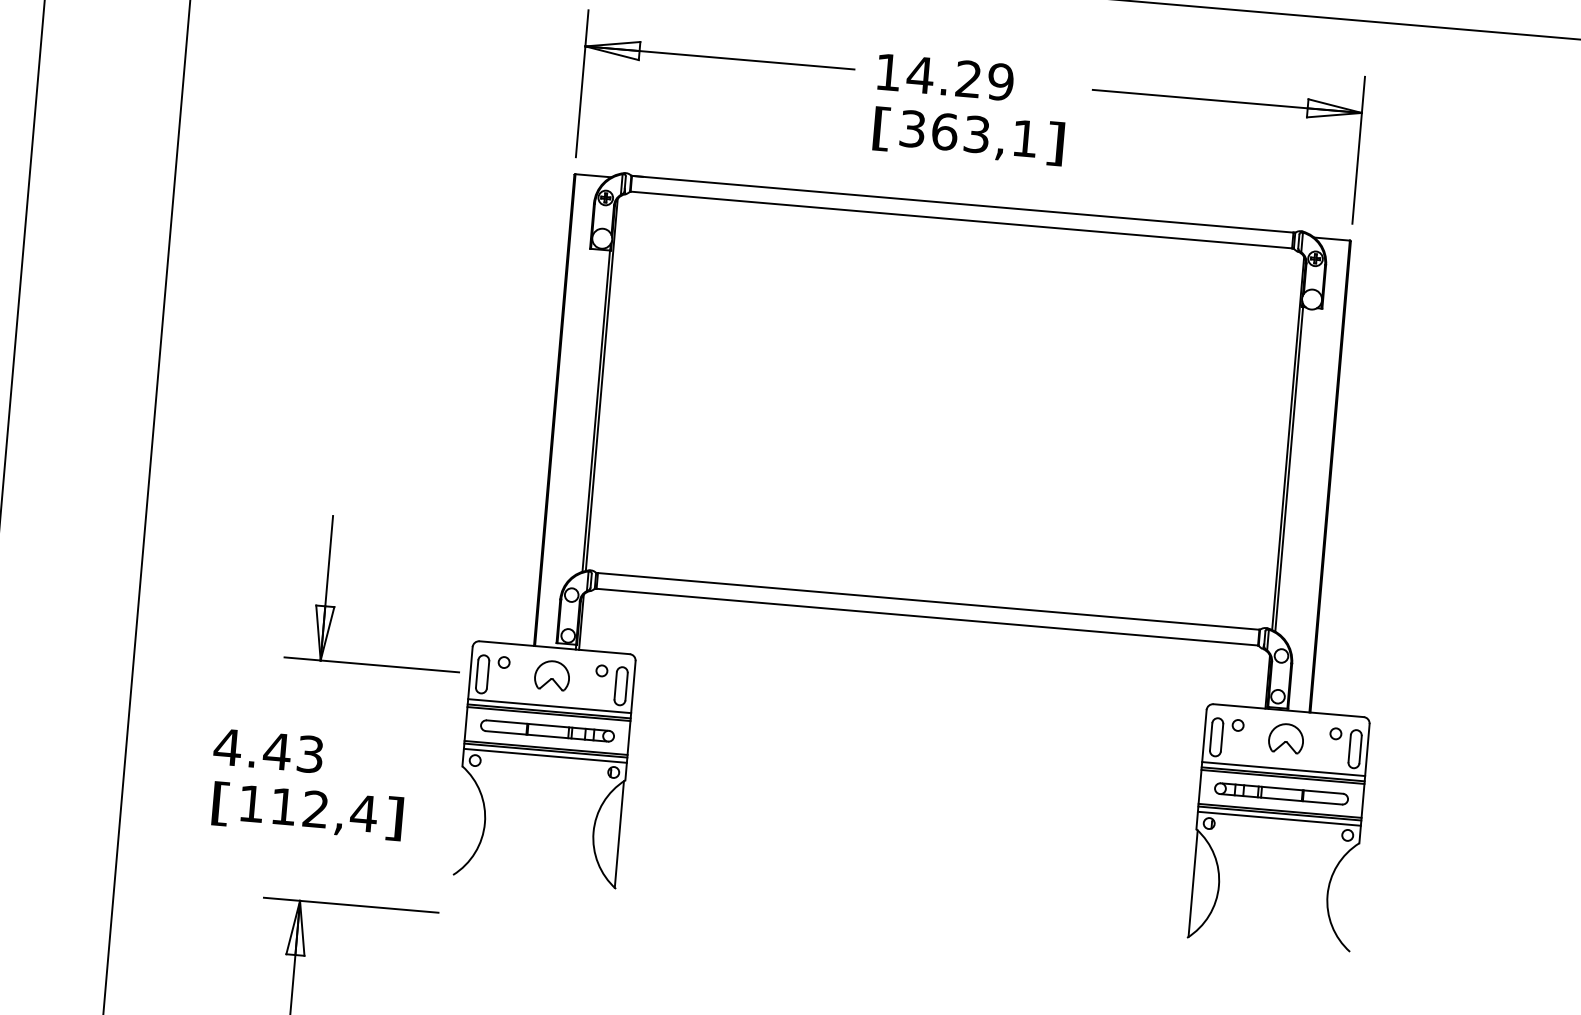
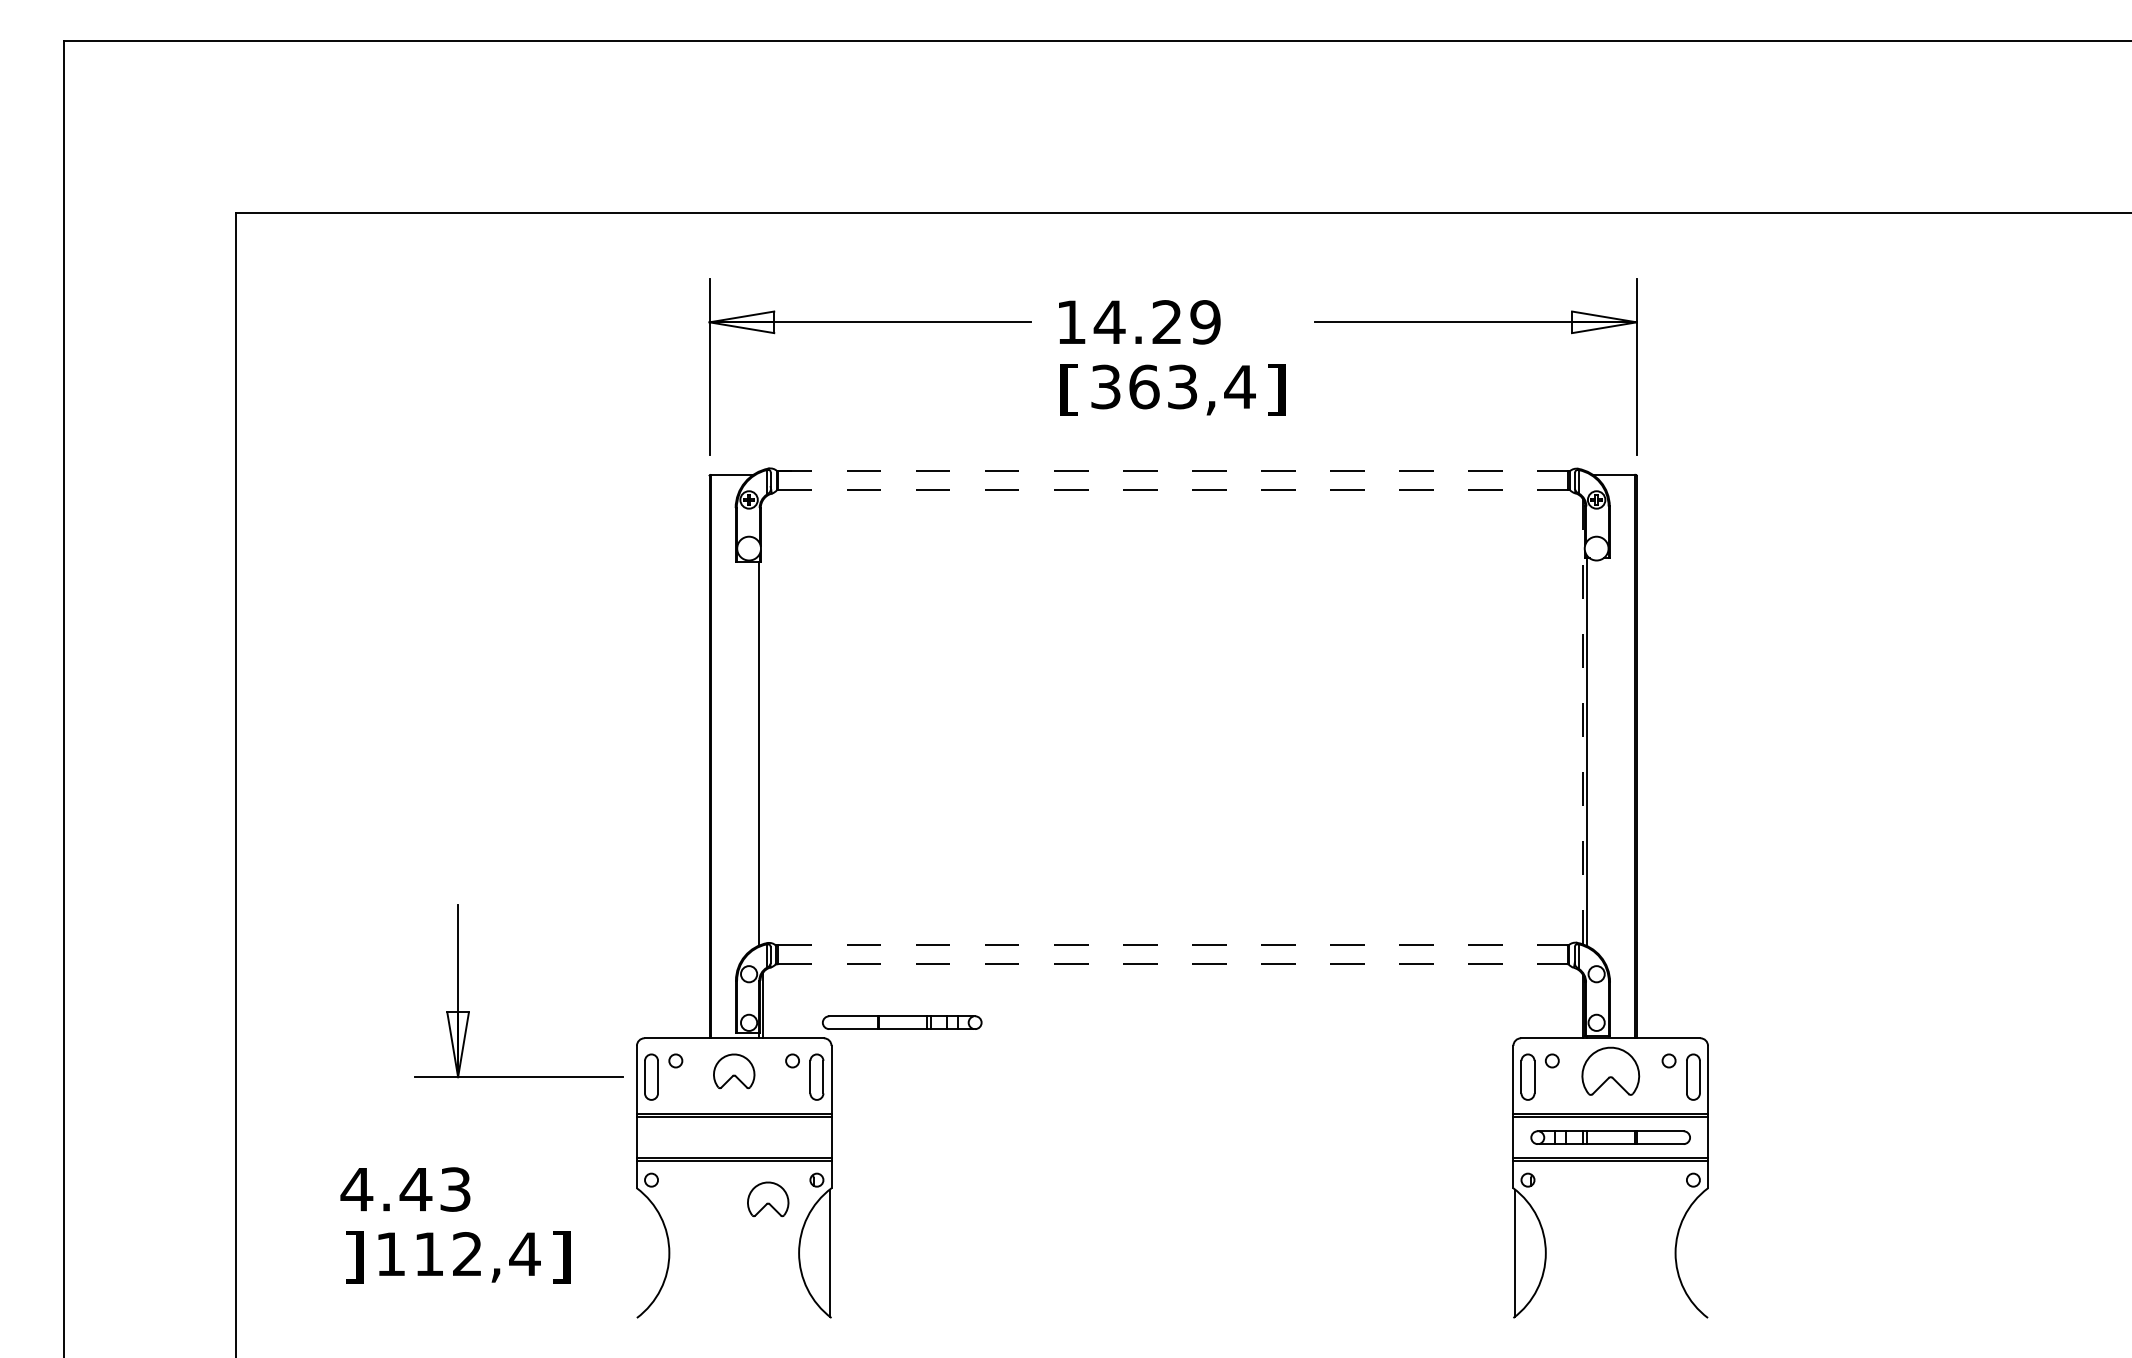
text: (1024, 138) -> (1239, 386), 363,1 -> 363,4
line: (962, 204) -> (1172, 471), solid -> dashed
line: (961, 219) -> (1172, 489), solid -> dashed
line: (601, 384) -> (763, 721), removed
line: (1287, 443) -> (1582, 721), solid -> dashed
line: (928, 601) -> (1172, 945), solid -> dashed
line: (927, 617) -> (1172, 964), solid -> dashed
line: (549, 706) -> (733, 1108), removed
part: (547, 730) -> (902, 1022), moved
part: (1286, 738) -> (1610, 1071), size x1.4
line: (544, 755) -> (733, 1167), removed
line: (1283, 769) -> (1610, 1108), removed
part: (571, 785) -> (768, 1199), added
text: (220, 804) -> (354, 1257), [ -> ]
line: (1279, 818) -> (1610, 1167), removed

